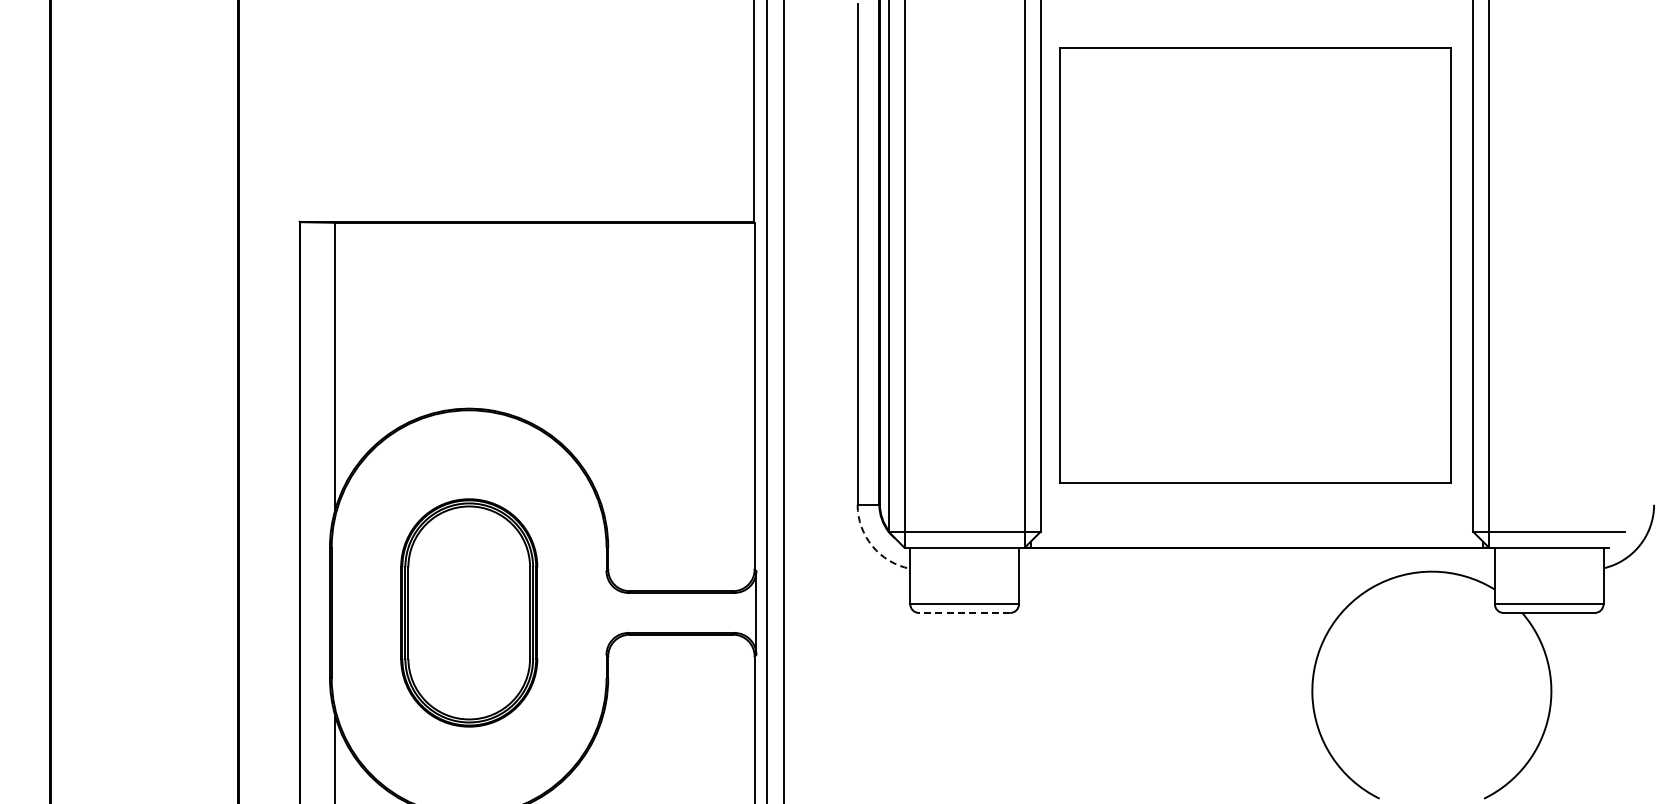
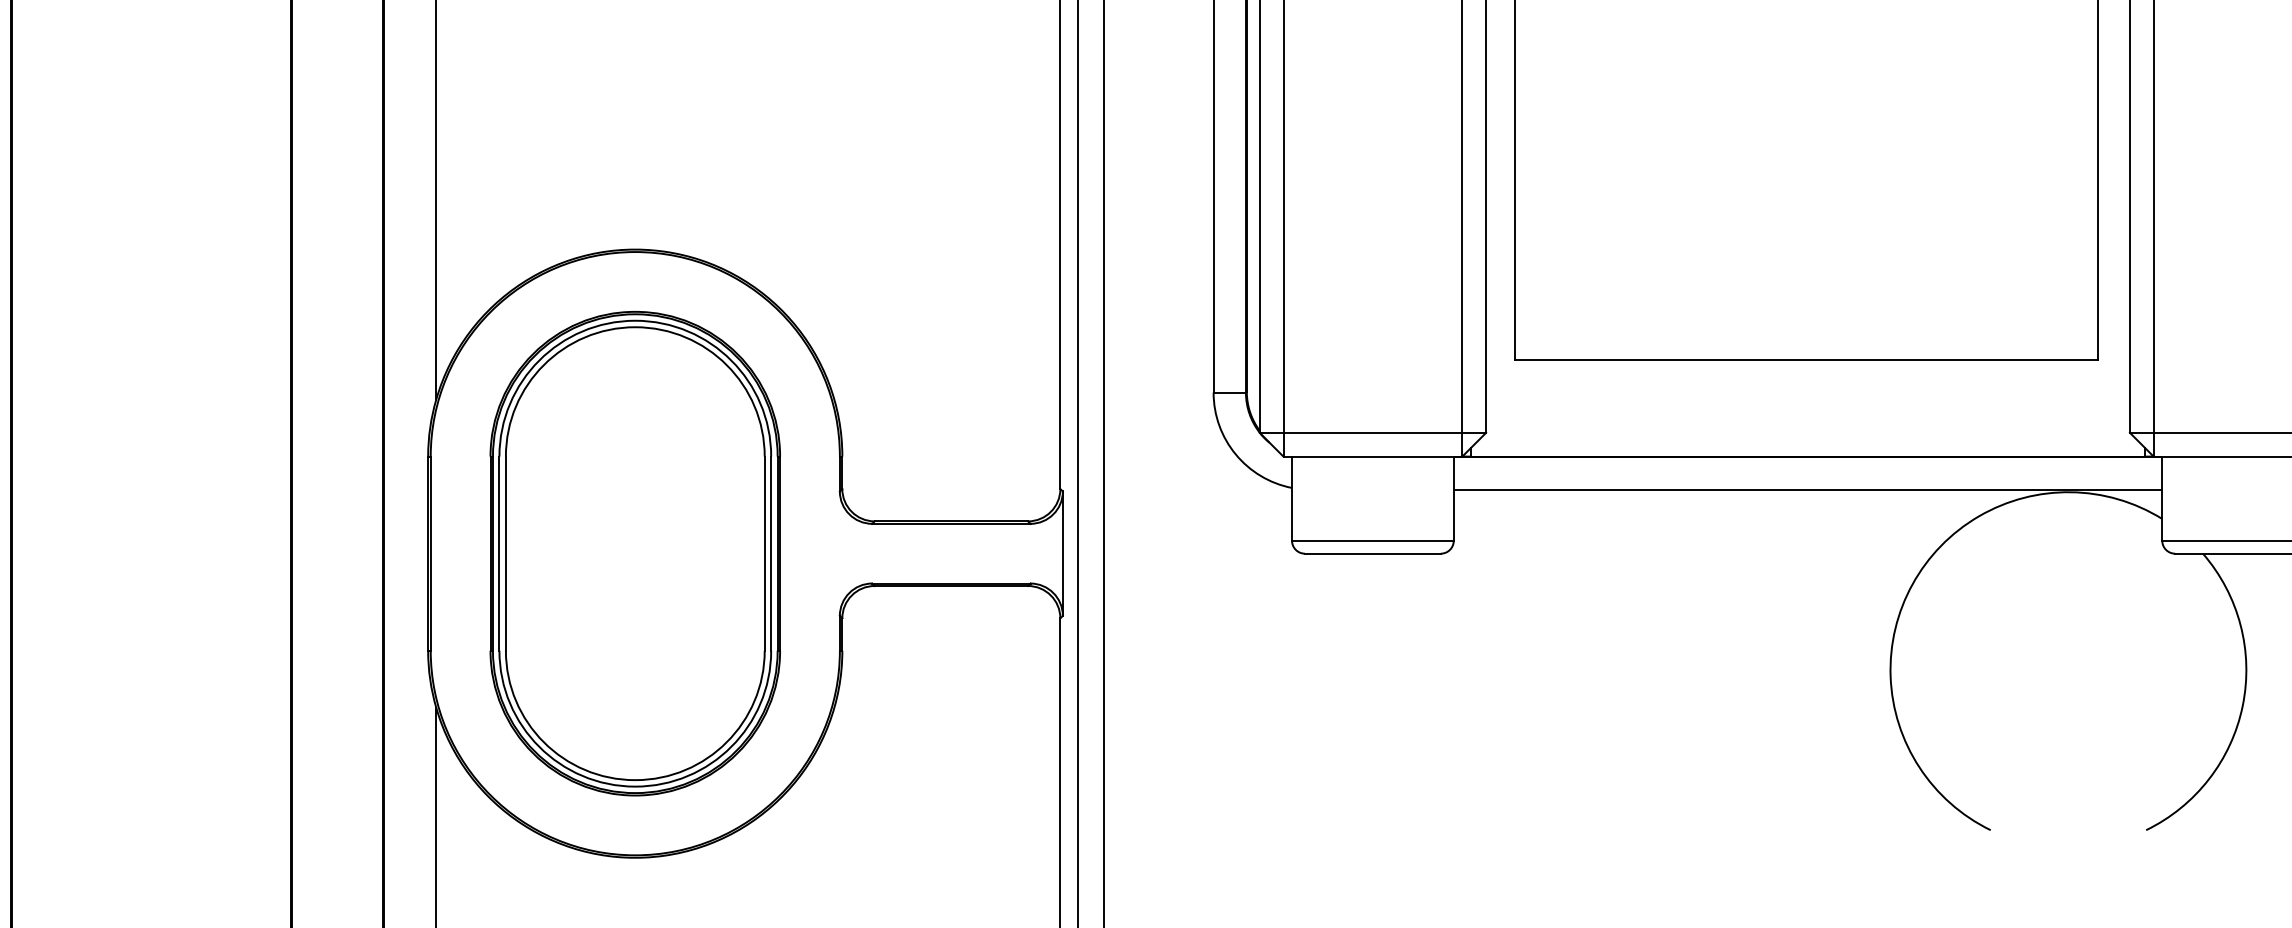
arc: (872, 546) -> (1235, 454), dashed -> solid
line: (1256, 570) -> (1807, 490), added
part: (469, 612) -> (635, 553), size x1.43
line: (964, 612) -> (1372, 553), dashed -> solid

